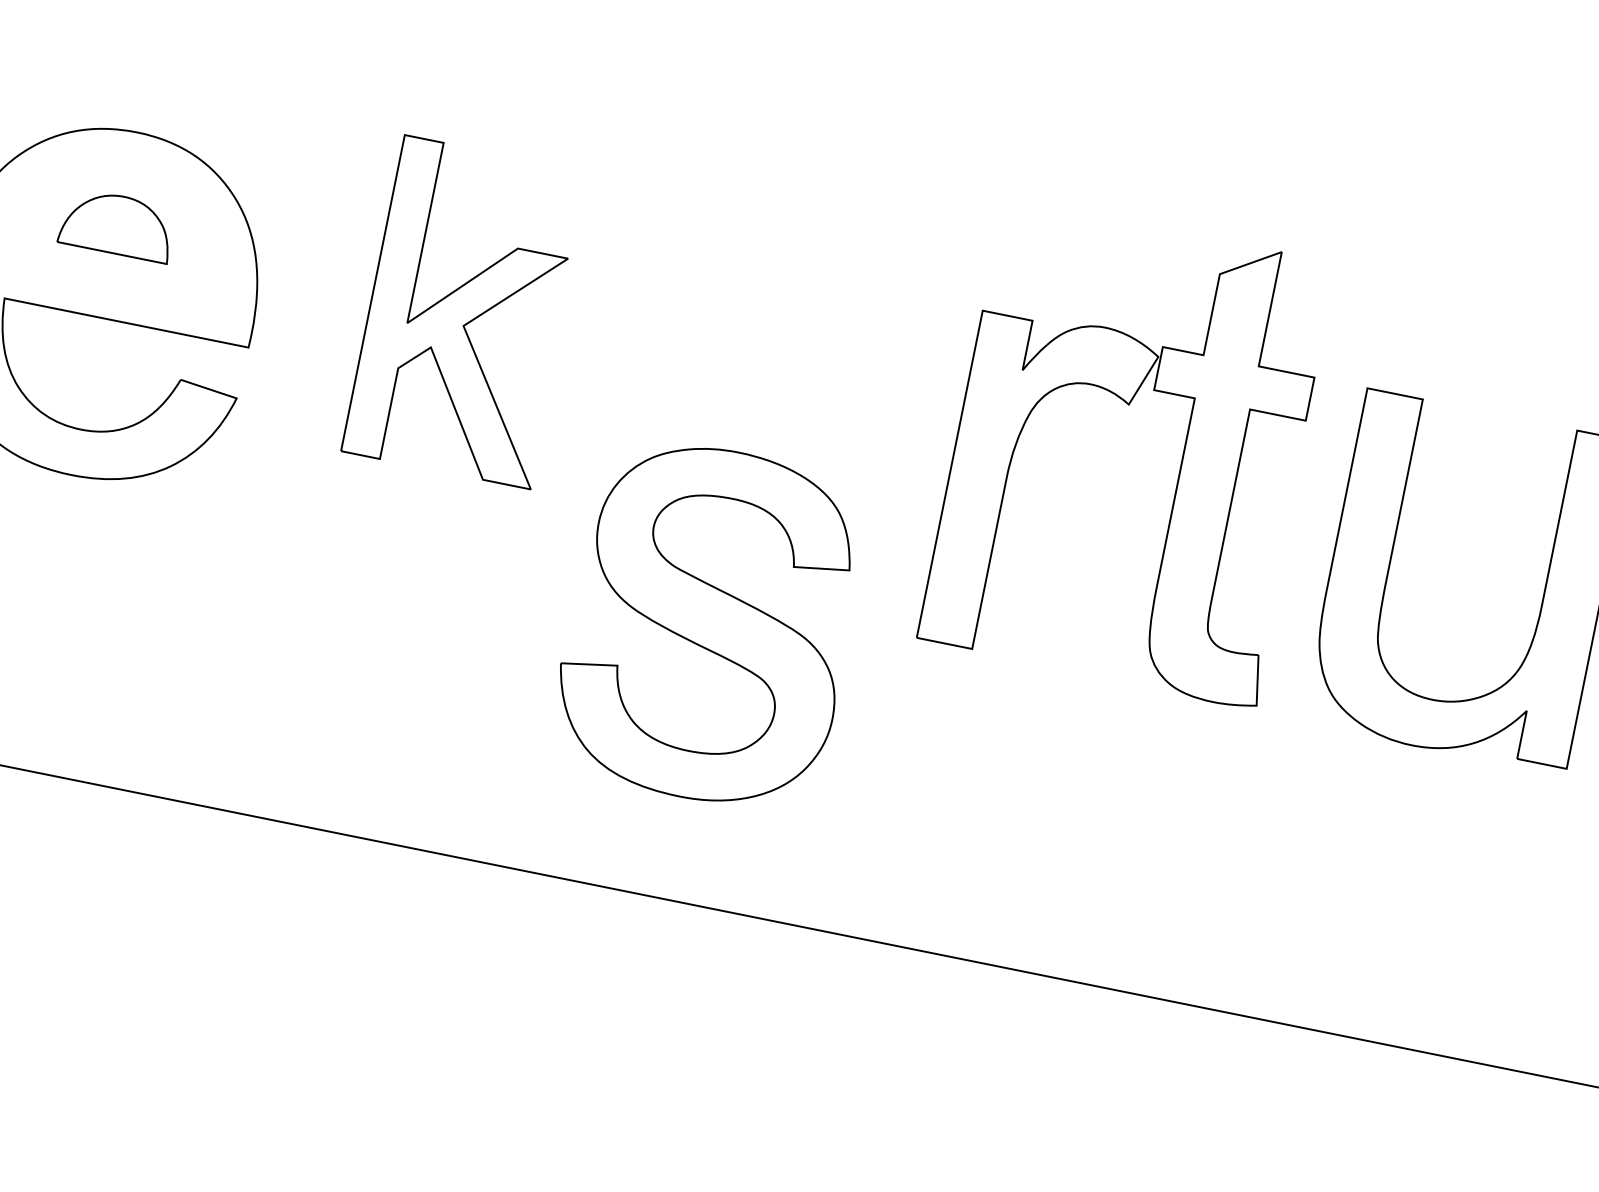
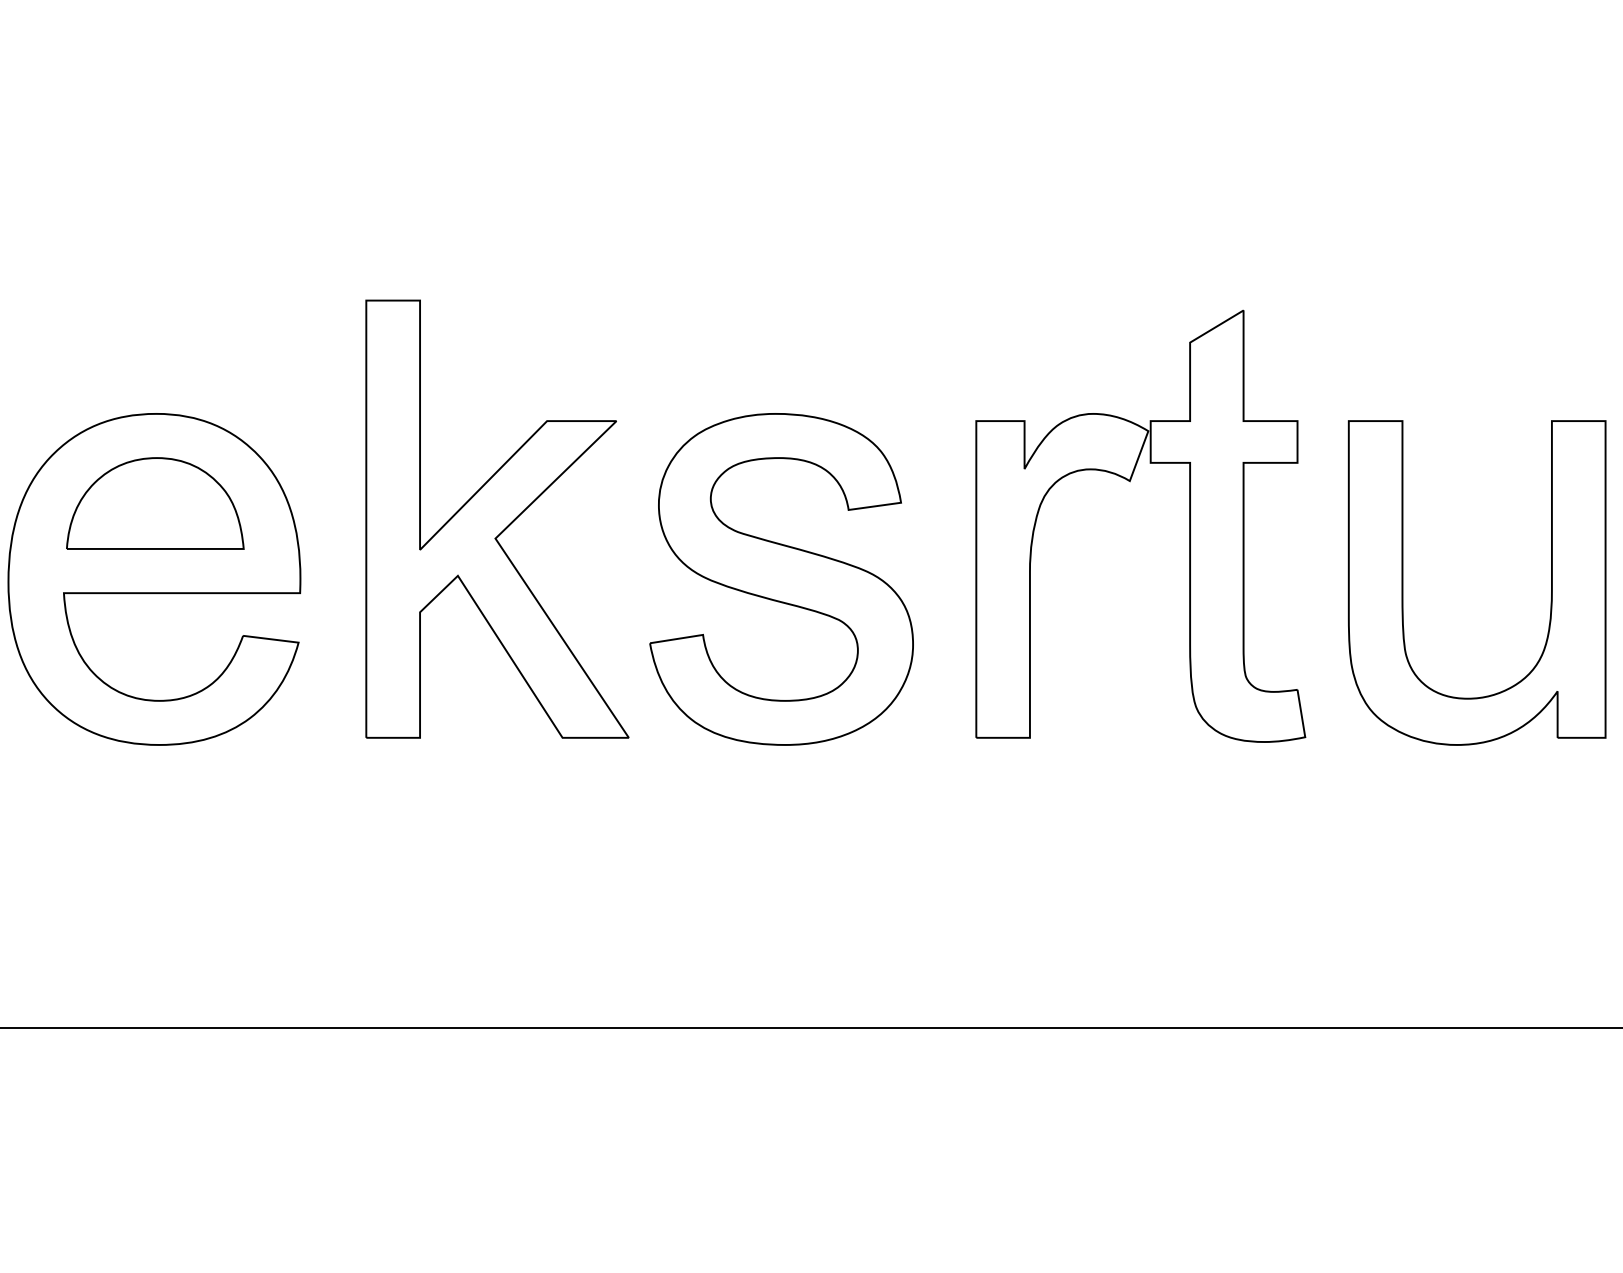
part: (117, 224) -> (155, 503), size x1.67
part: (467, 311) -> (497, 518), size x1.43
part: (710, 624) -> (781, 579), moved

